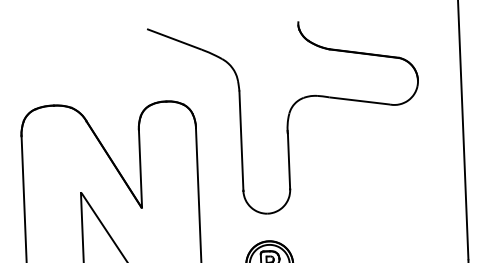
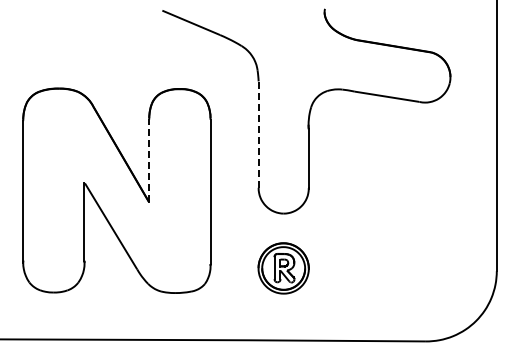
line: (241, 140) -> (258, 134), solid -> dashed
line: (140, 169) -> (149, 160), solid -> dashed

